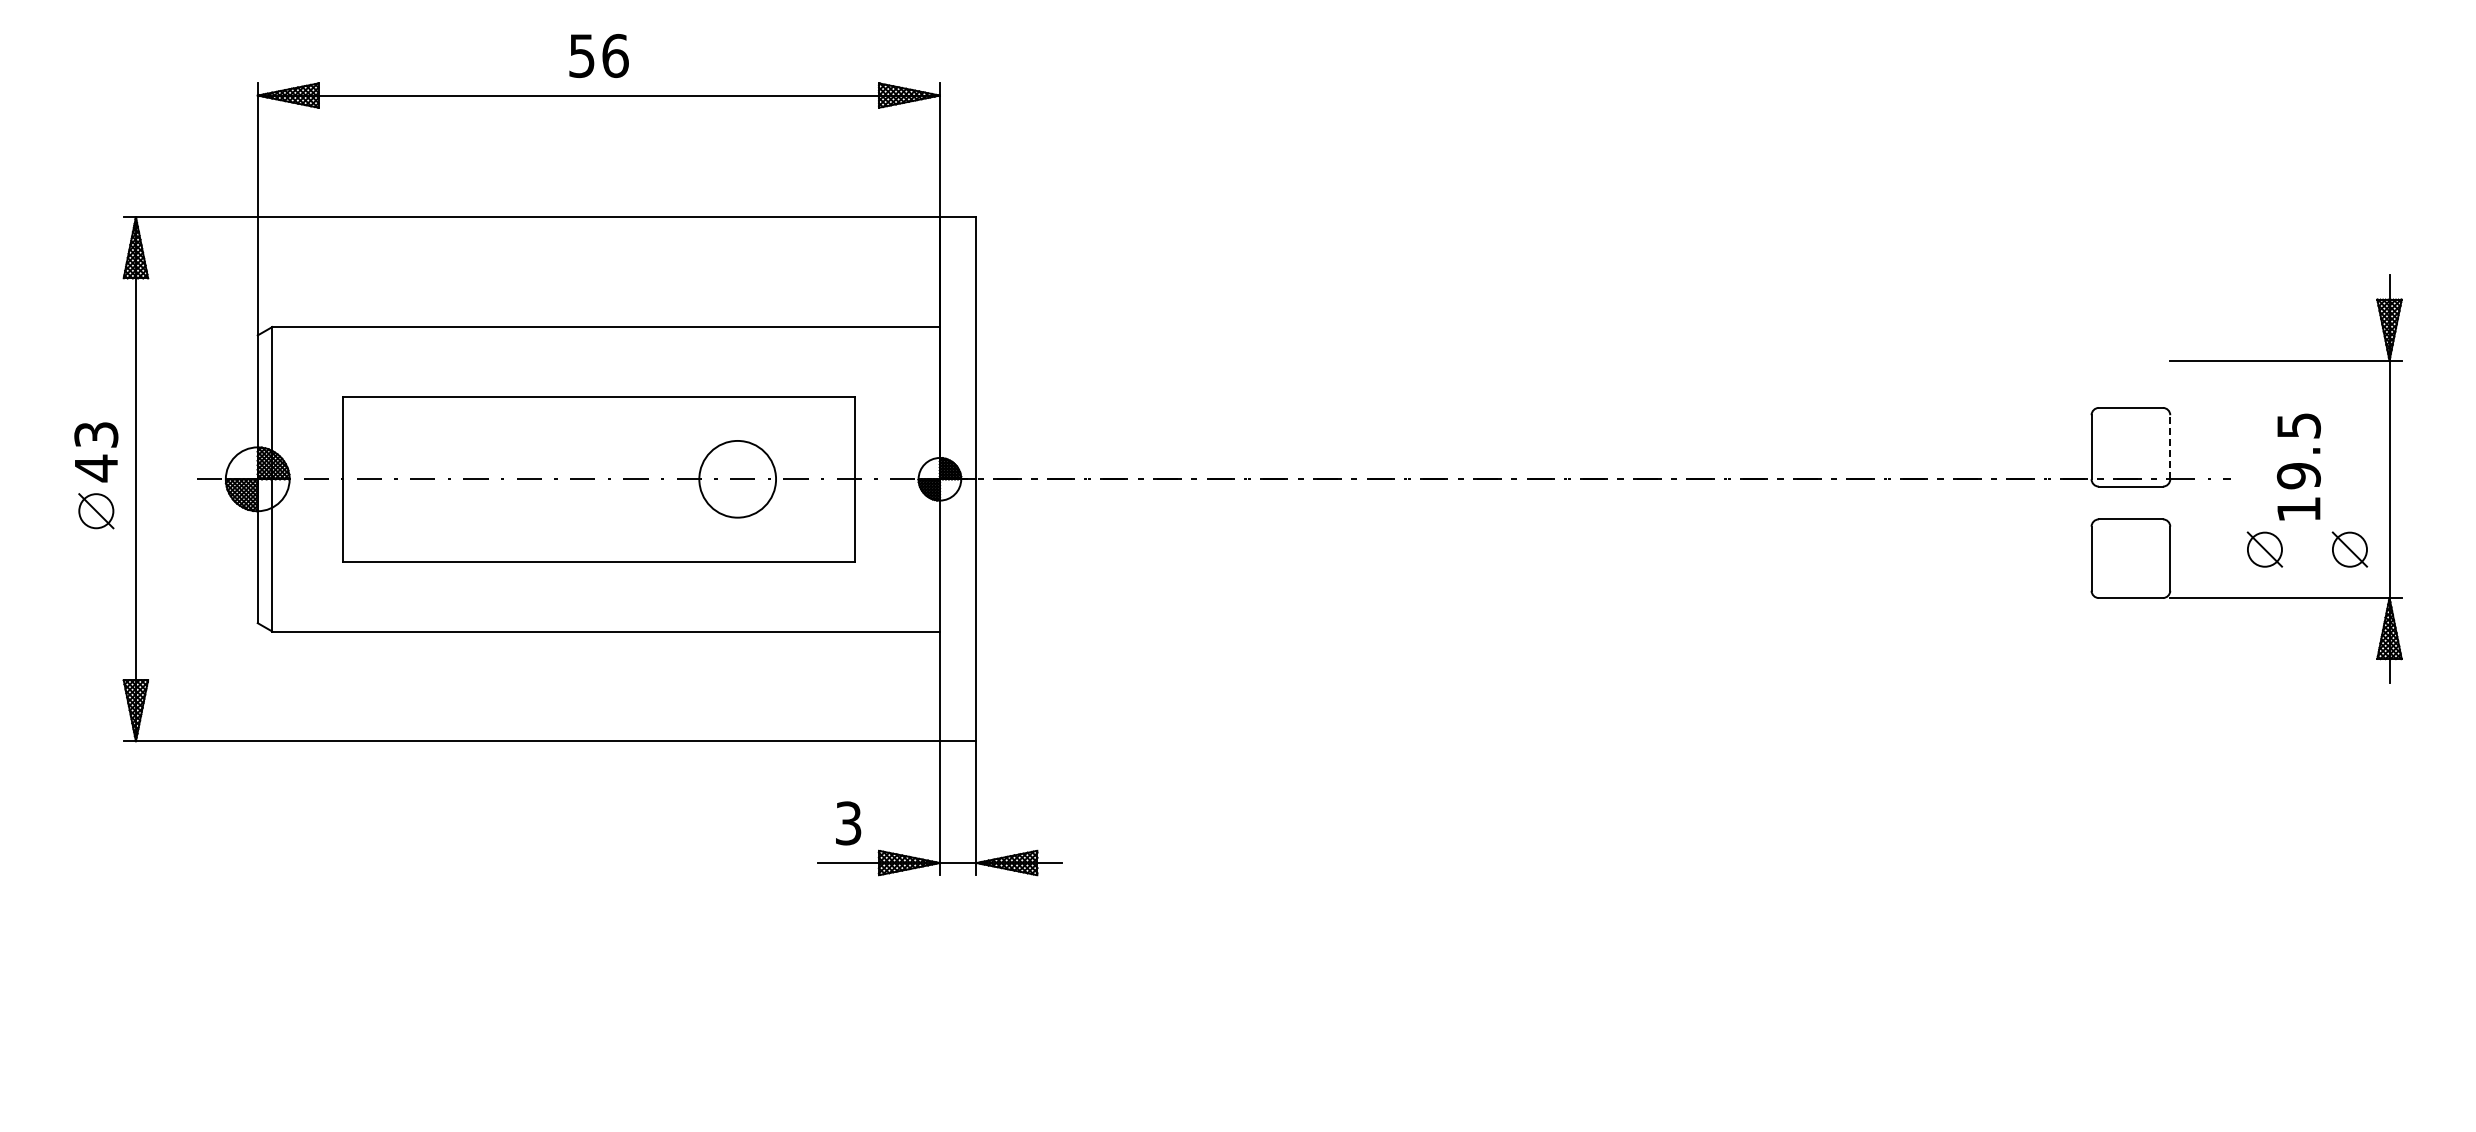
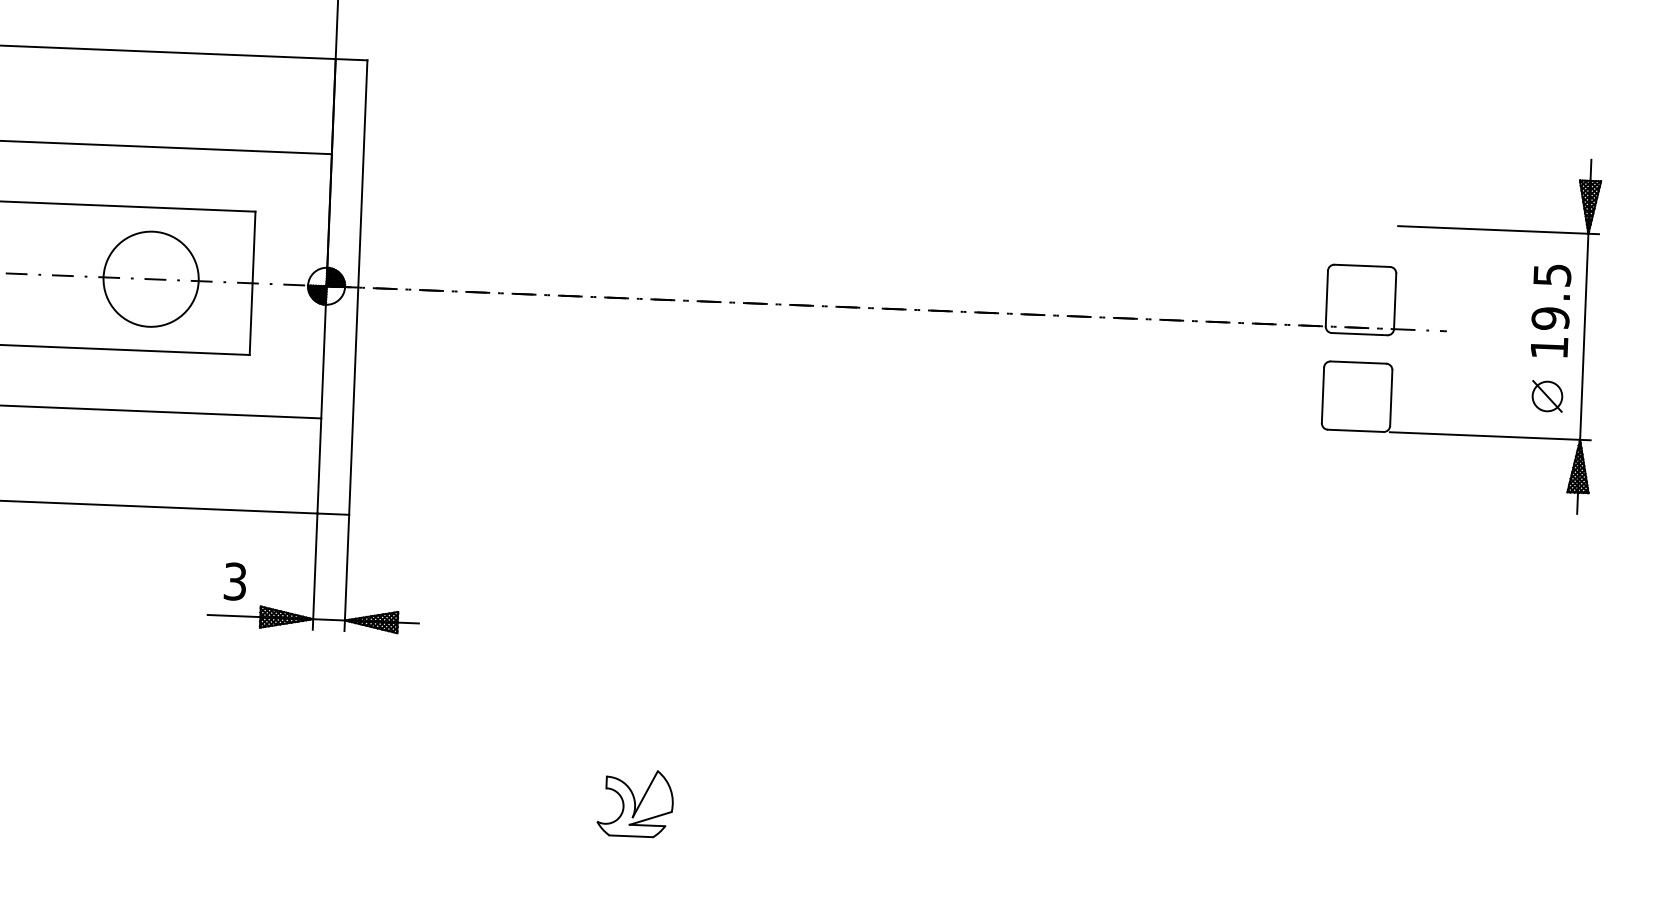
line: (2170, 446) -> (1395, 300), dashed -> solid
text: (2298, 466) -> (1550, 310), moved
circle: (737, 479) -> (150, 279), size x1.43
part: (2264, 549) -> (1473, 393), removed
part: (1319, 1059) -> (635, 802), added

